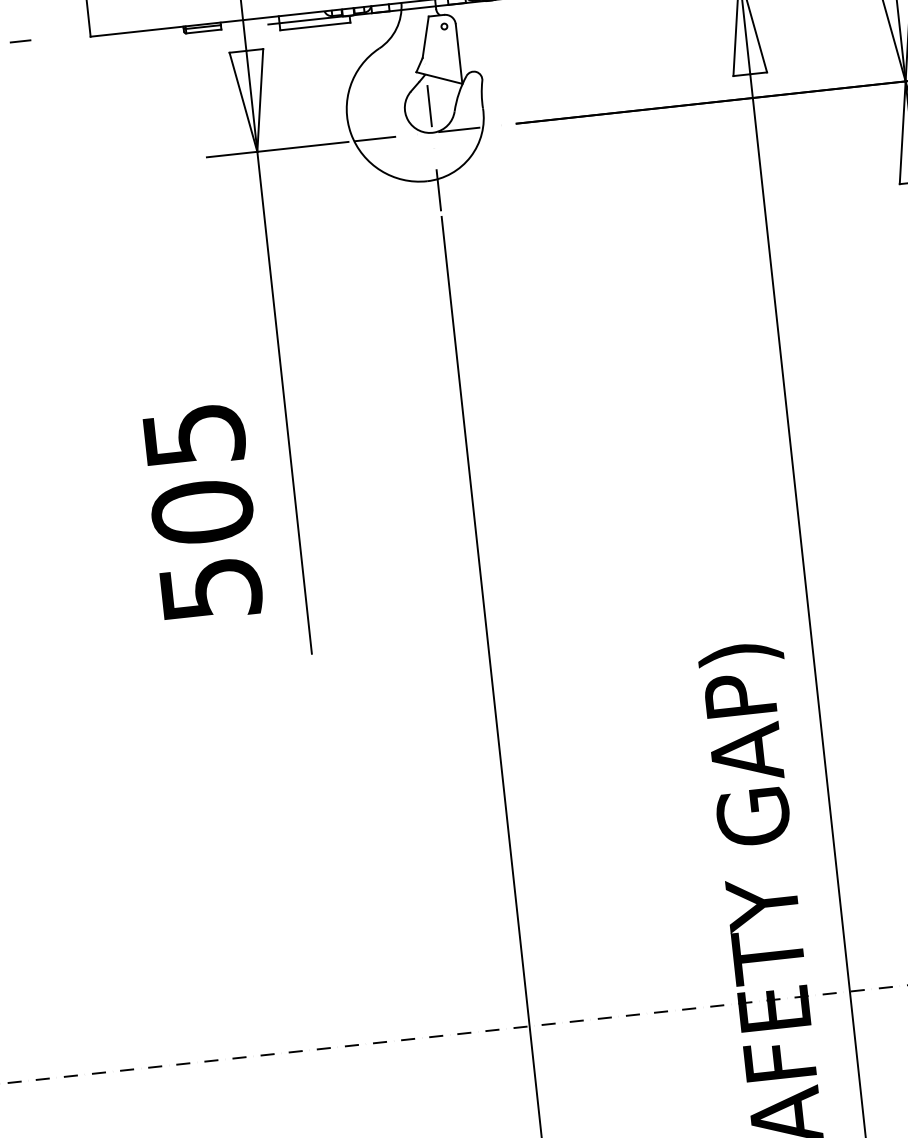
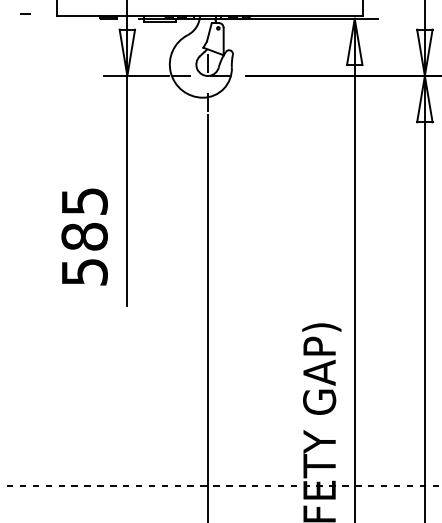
text: (201, 511) -> (84, 236), 505 -> 585

